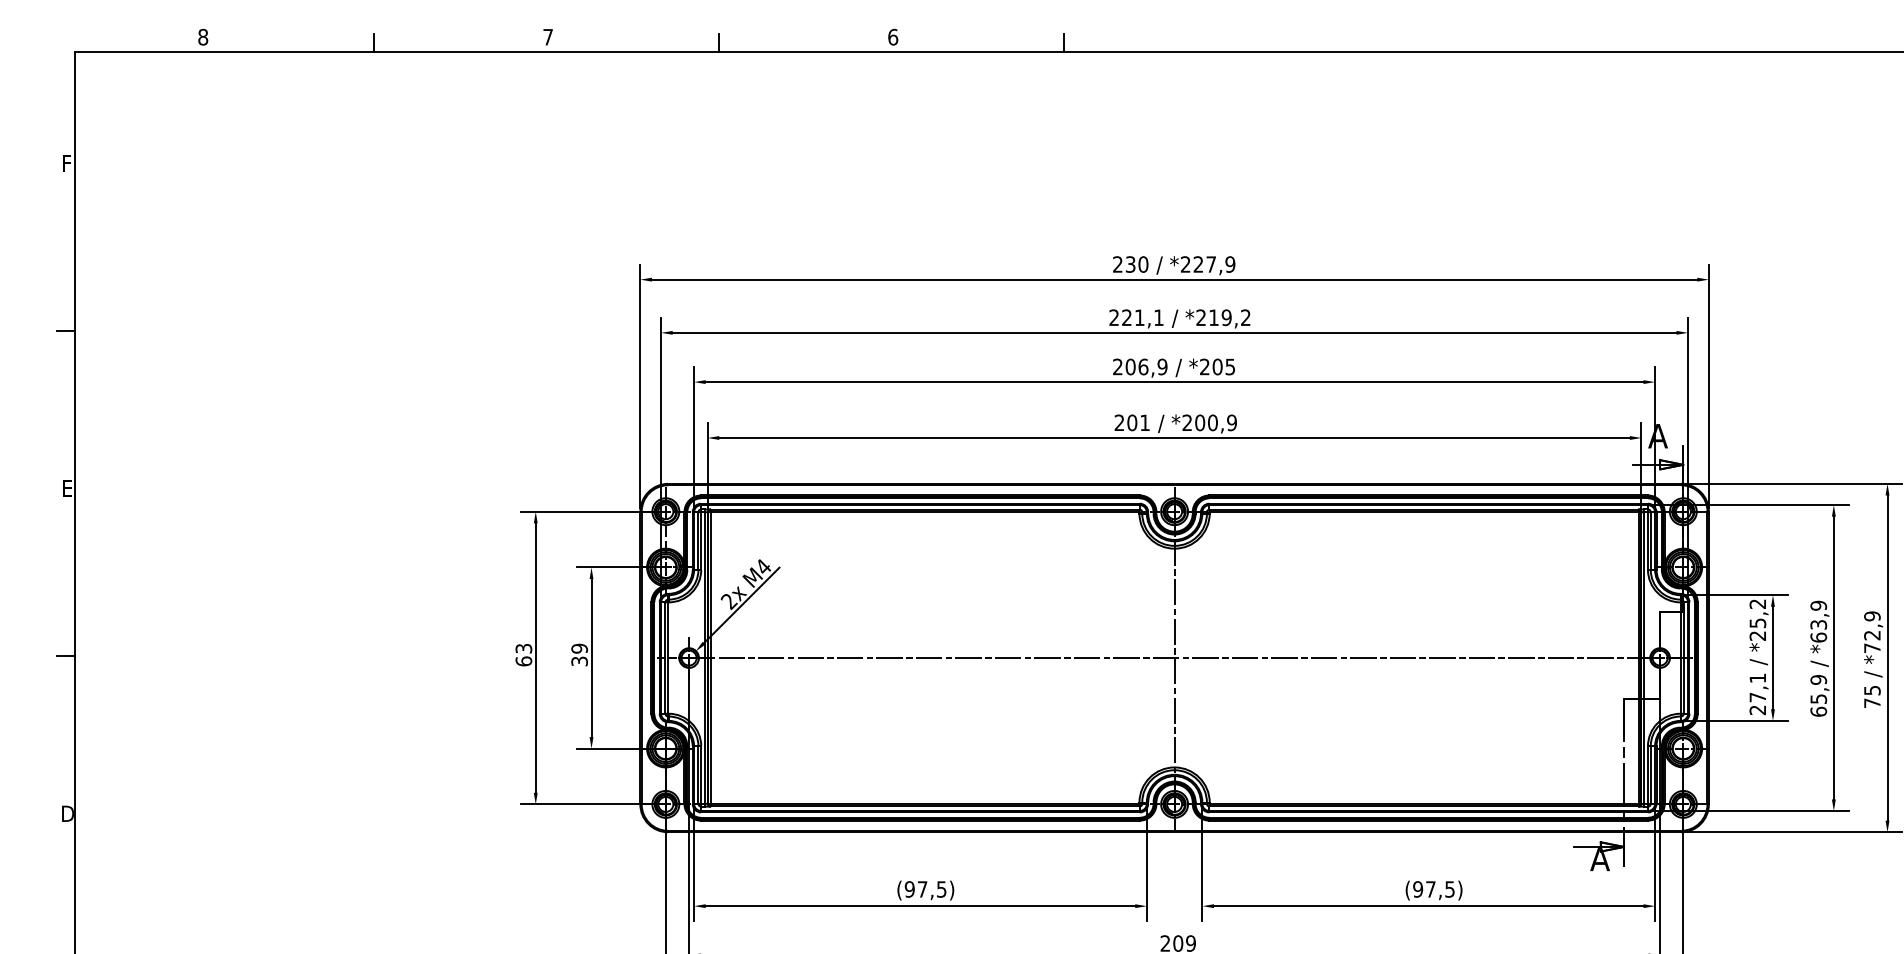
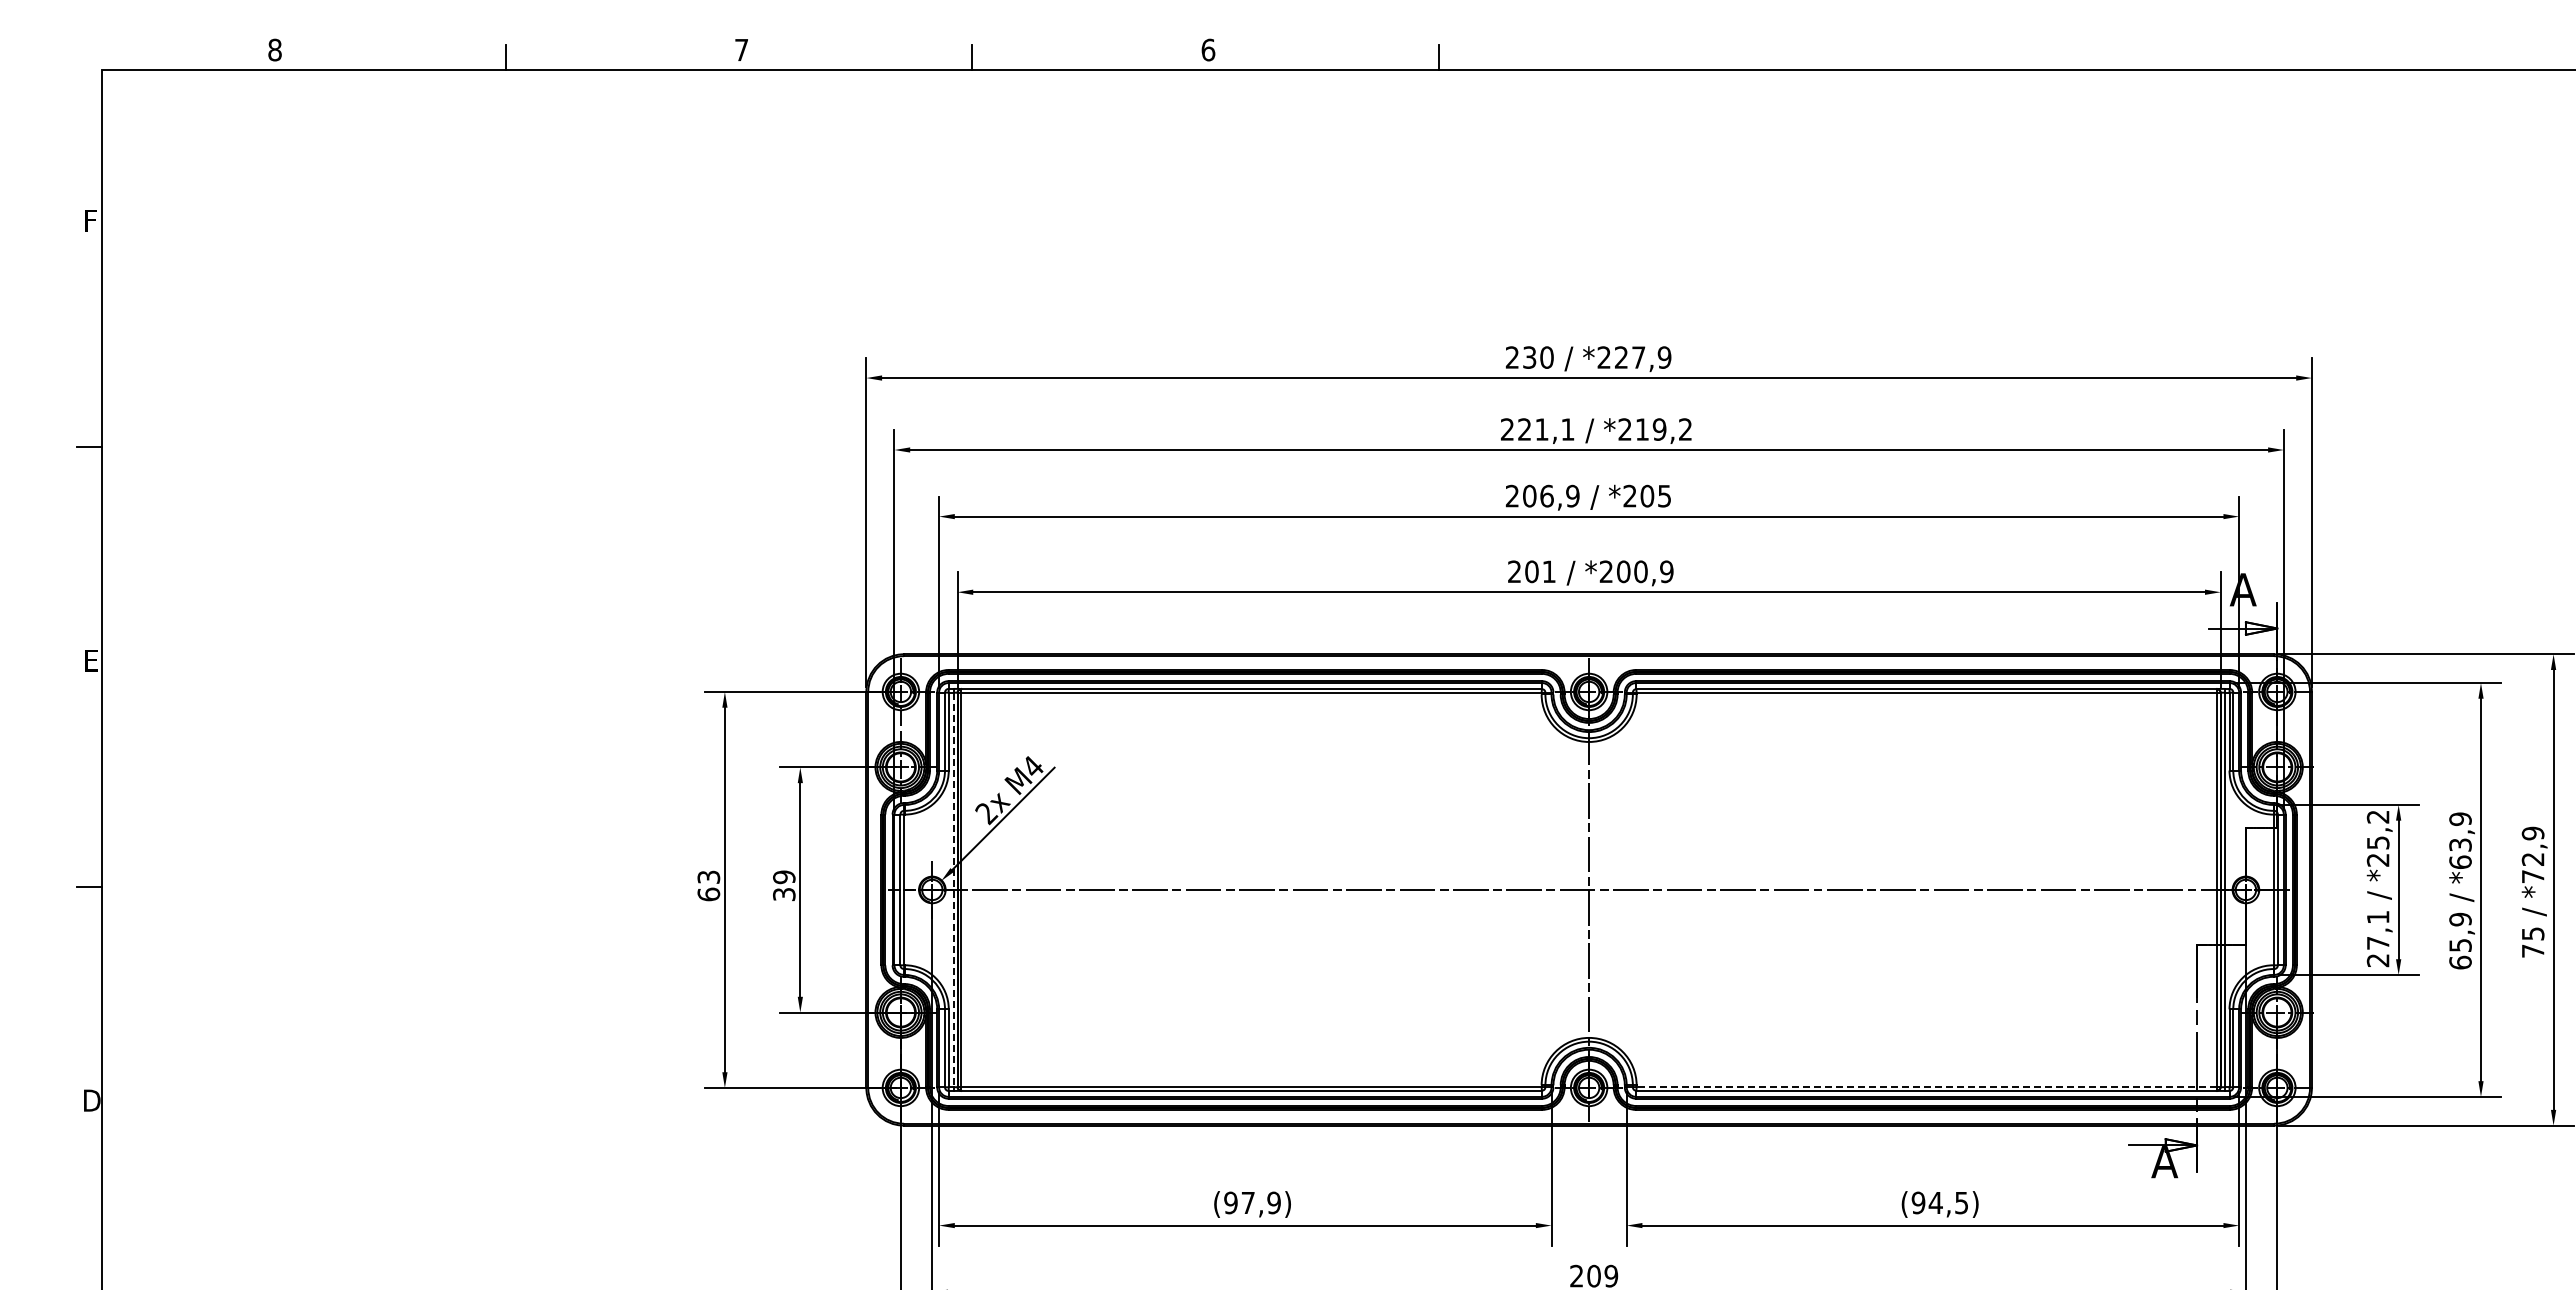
line: (704, 658) -> (953, 890), solid -> dashed
line: (1423, 803) -> (1926, 1086), solid -> dashed
text: (941, 889) -> (1273, 1202), (97,5) -> (97,9)
text: (1430, 889) -> (1935, 1202), (97,5) -> (94,5)

